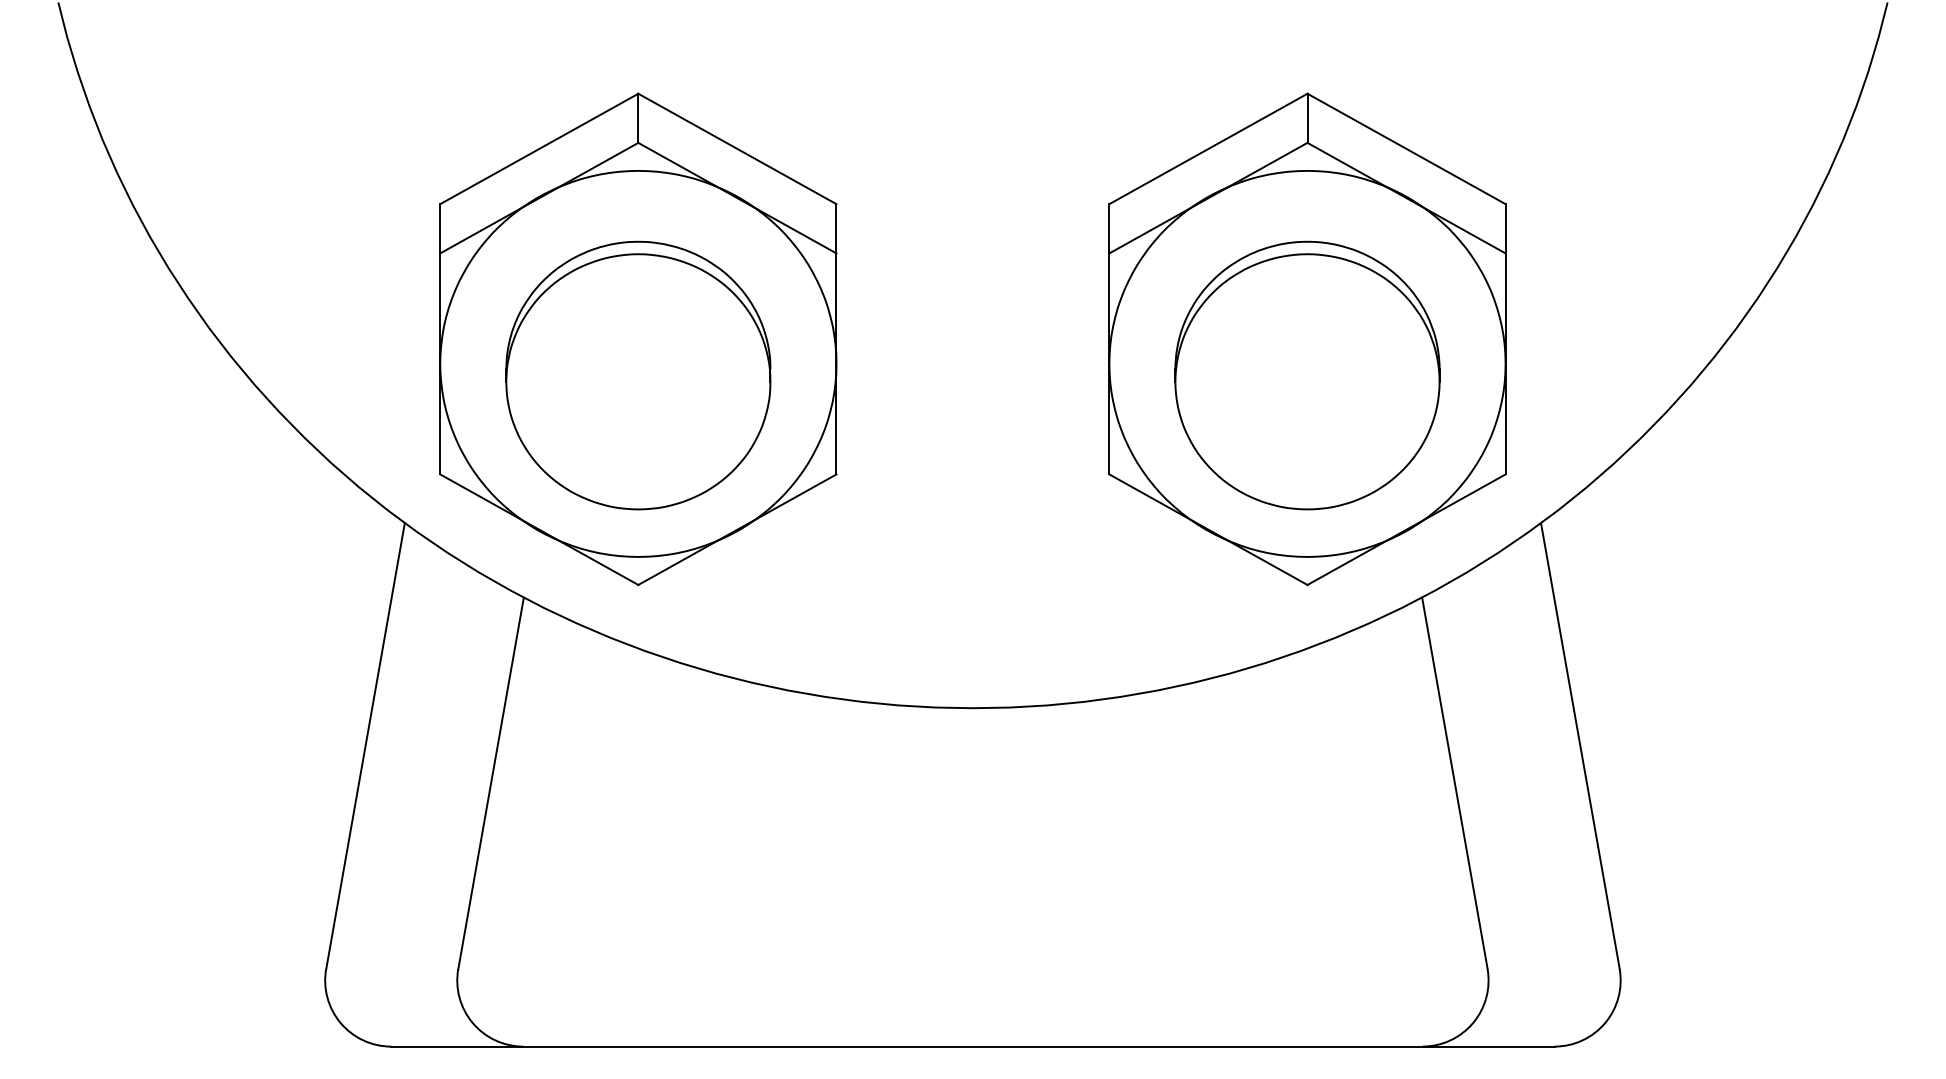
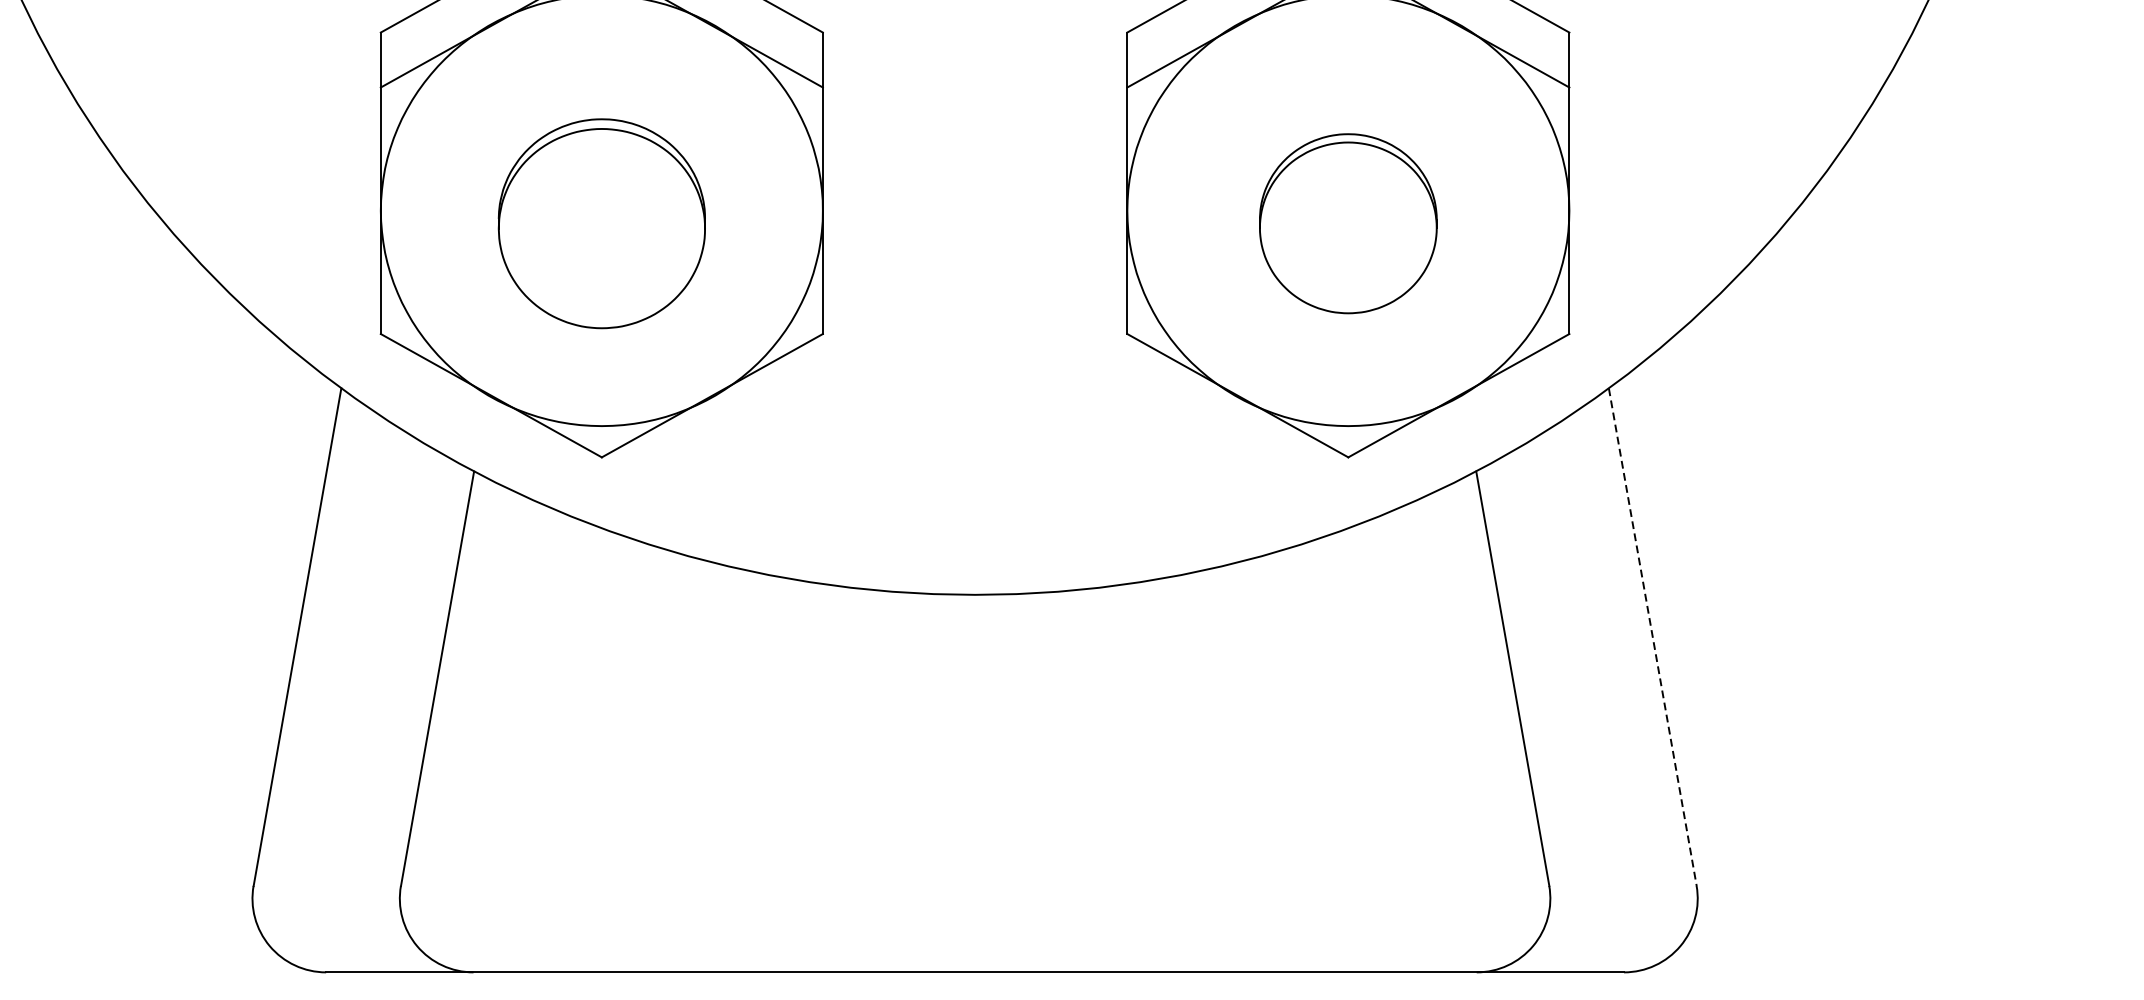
part: (638, 375) -> (602, 223), size x0.7
part: (1307, 375) -> (1348, 223), size x0.6
line: (1580, 746) -> (1652, 637), solid -> dashed

